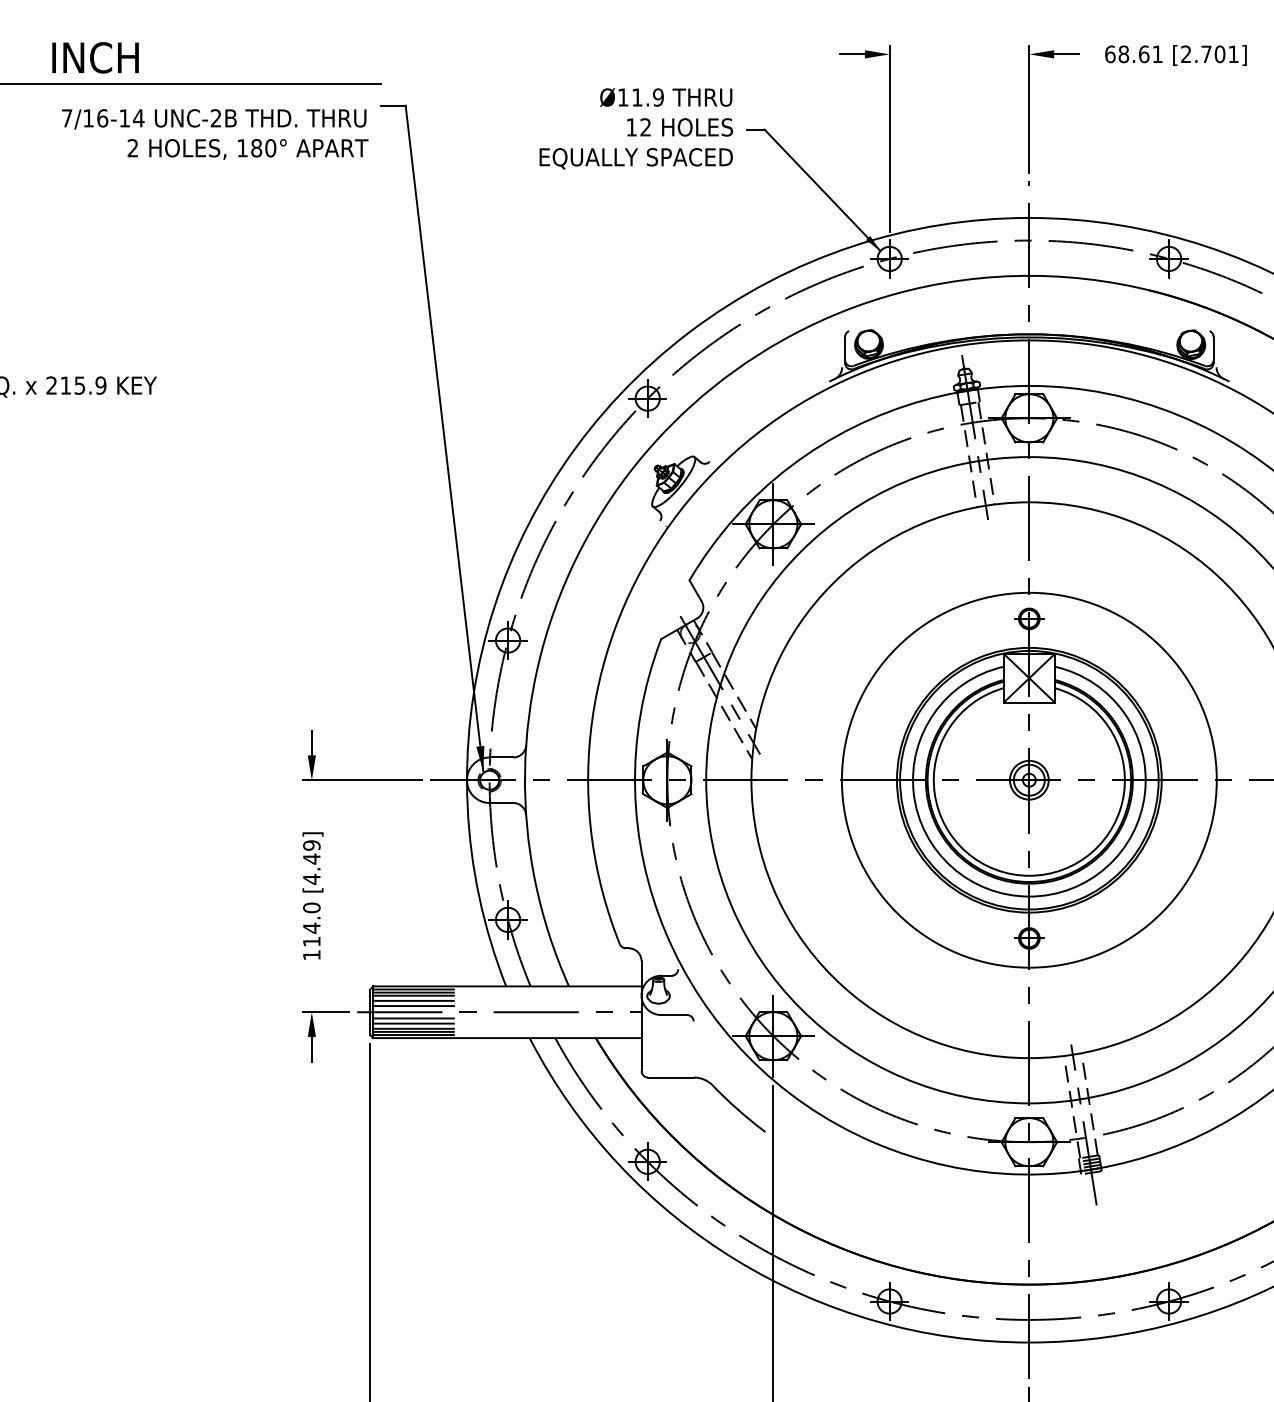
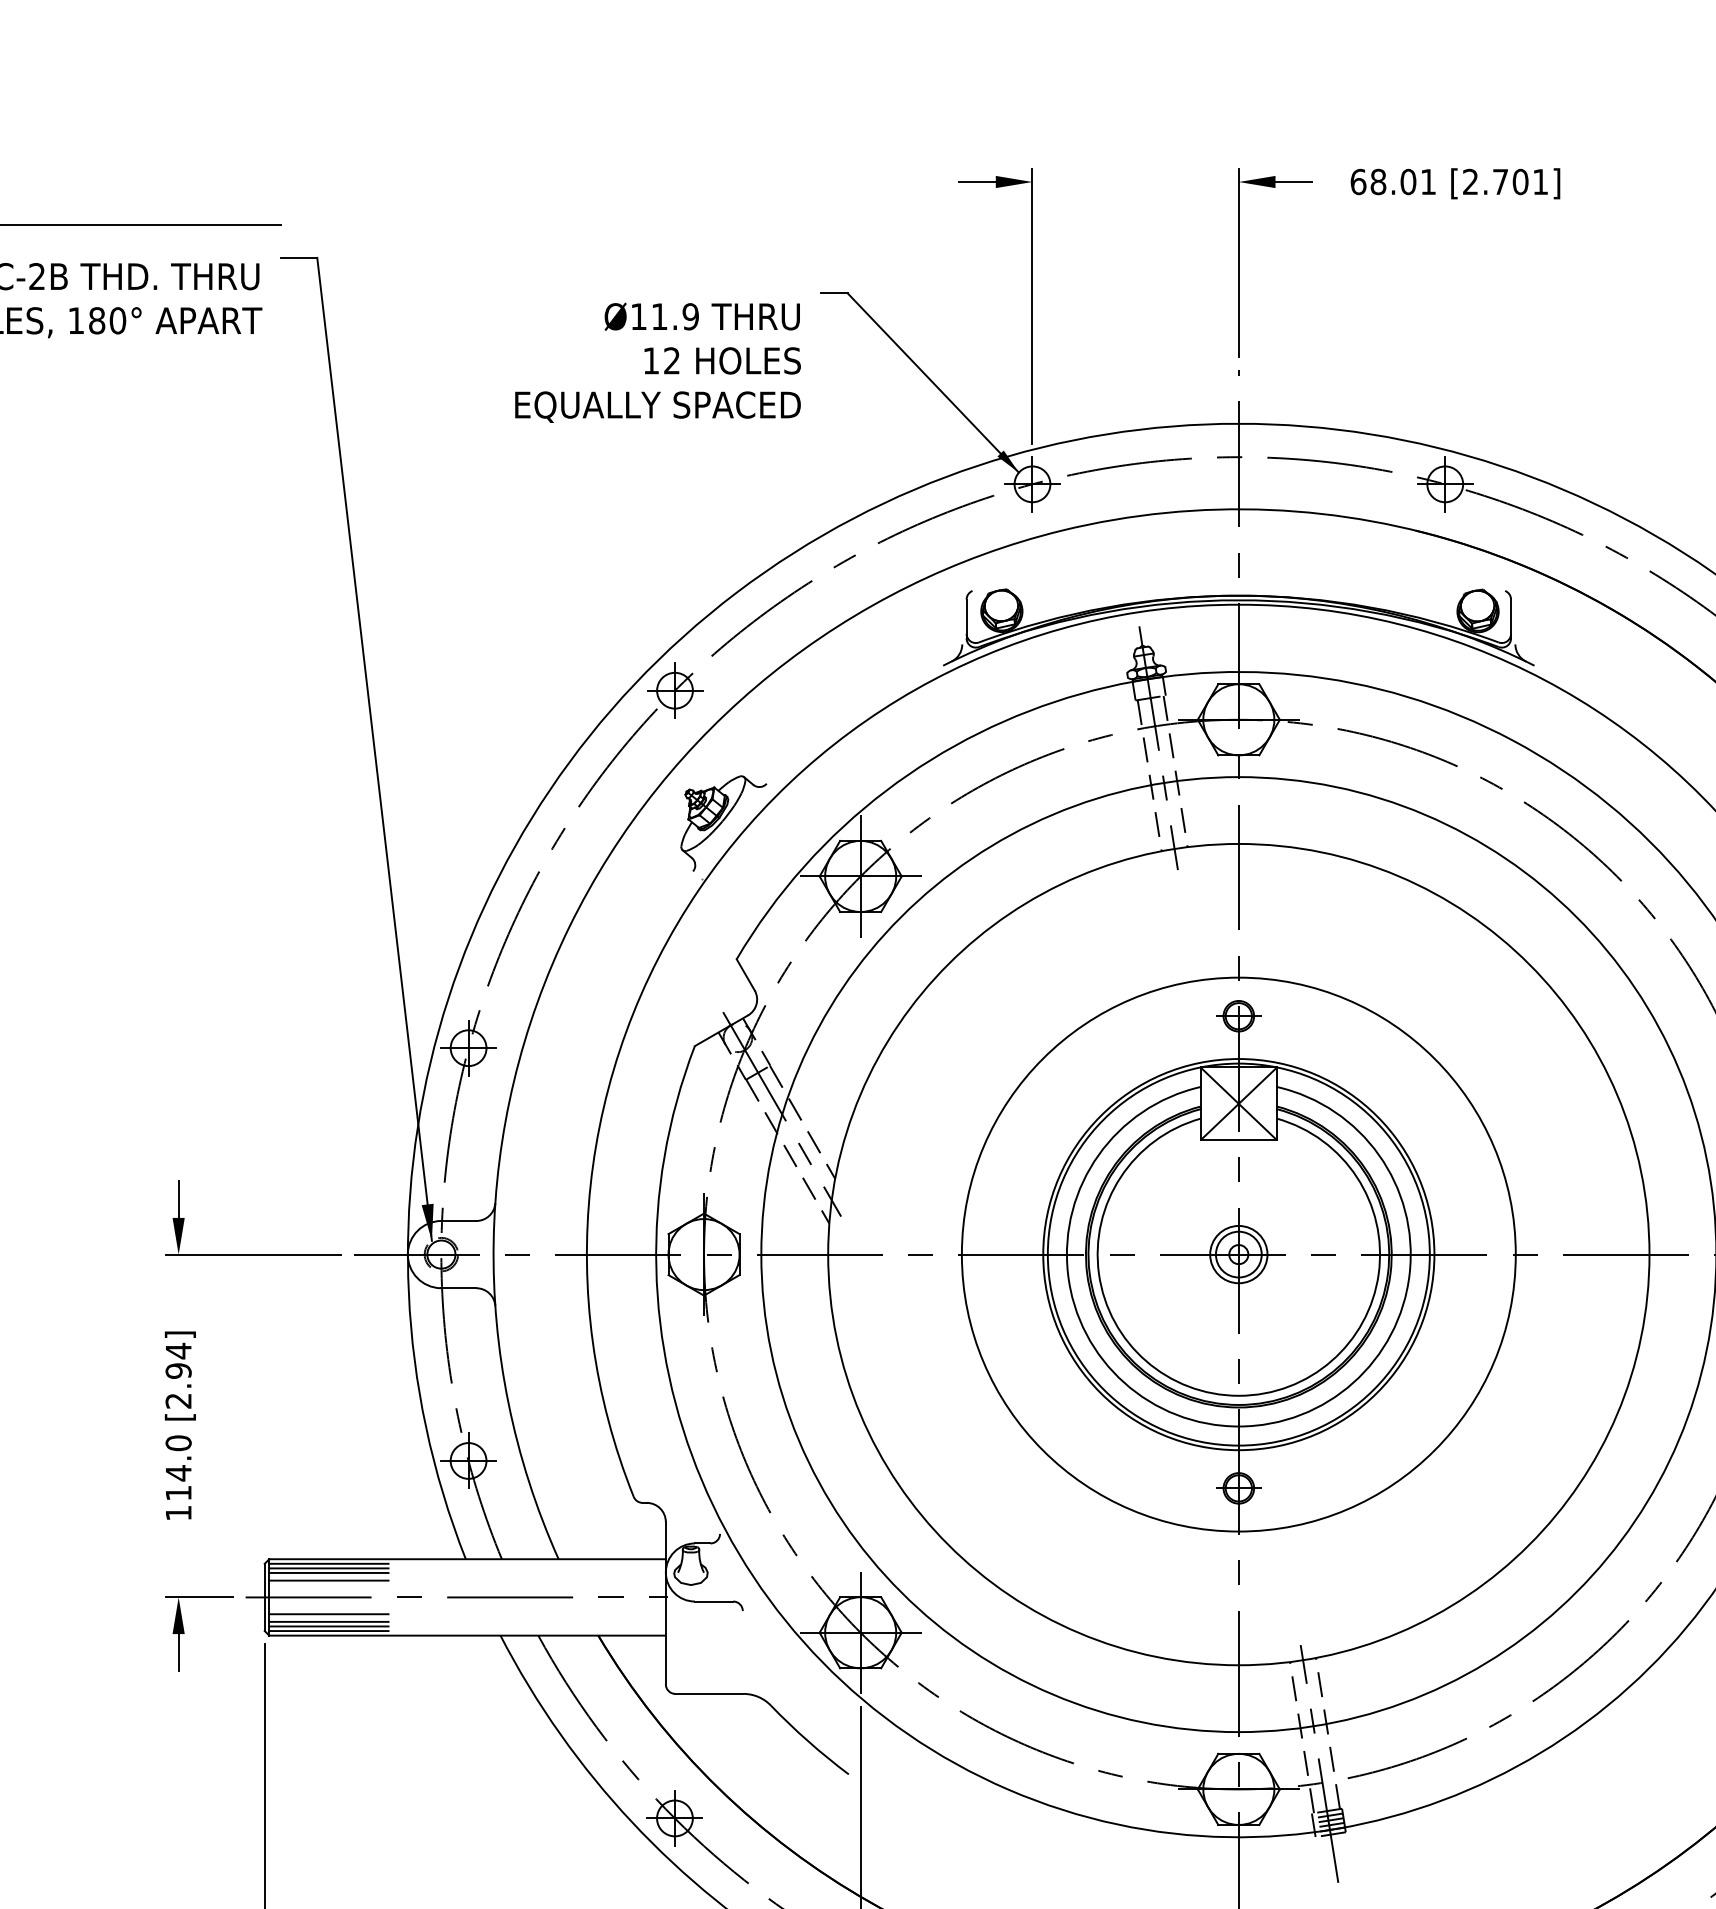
text: (1144, 53) -> (1408, 180), 68.61 -> 68.01
text: (635, 128) -> (656, 362), moved
text: (311, 862) -> (178, 1376), [4.49] -> [2.94]
line: (413, 1006) -> (328, 1588), removed
line: (413, 1018) -> (328, 1606), removed

